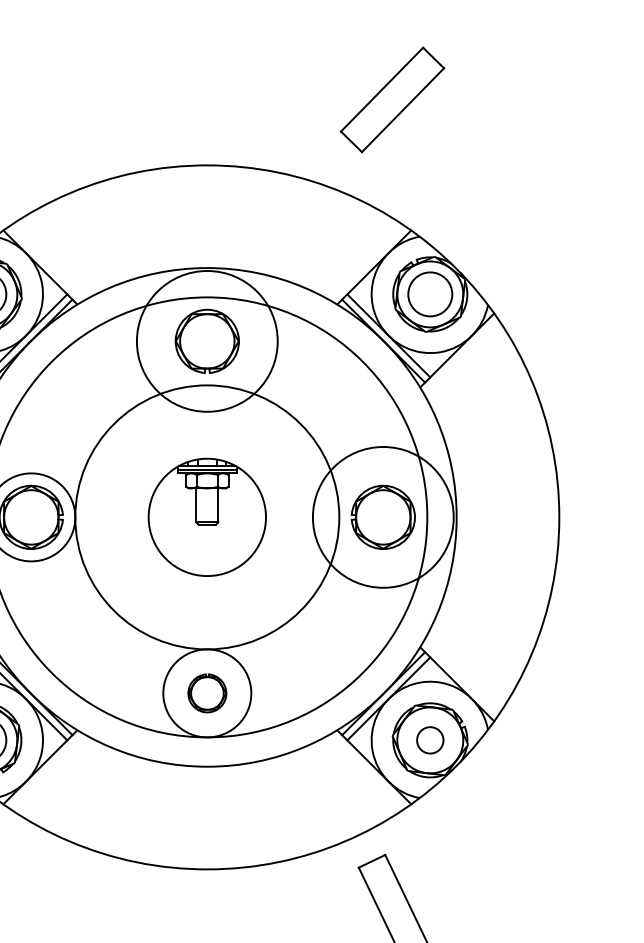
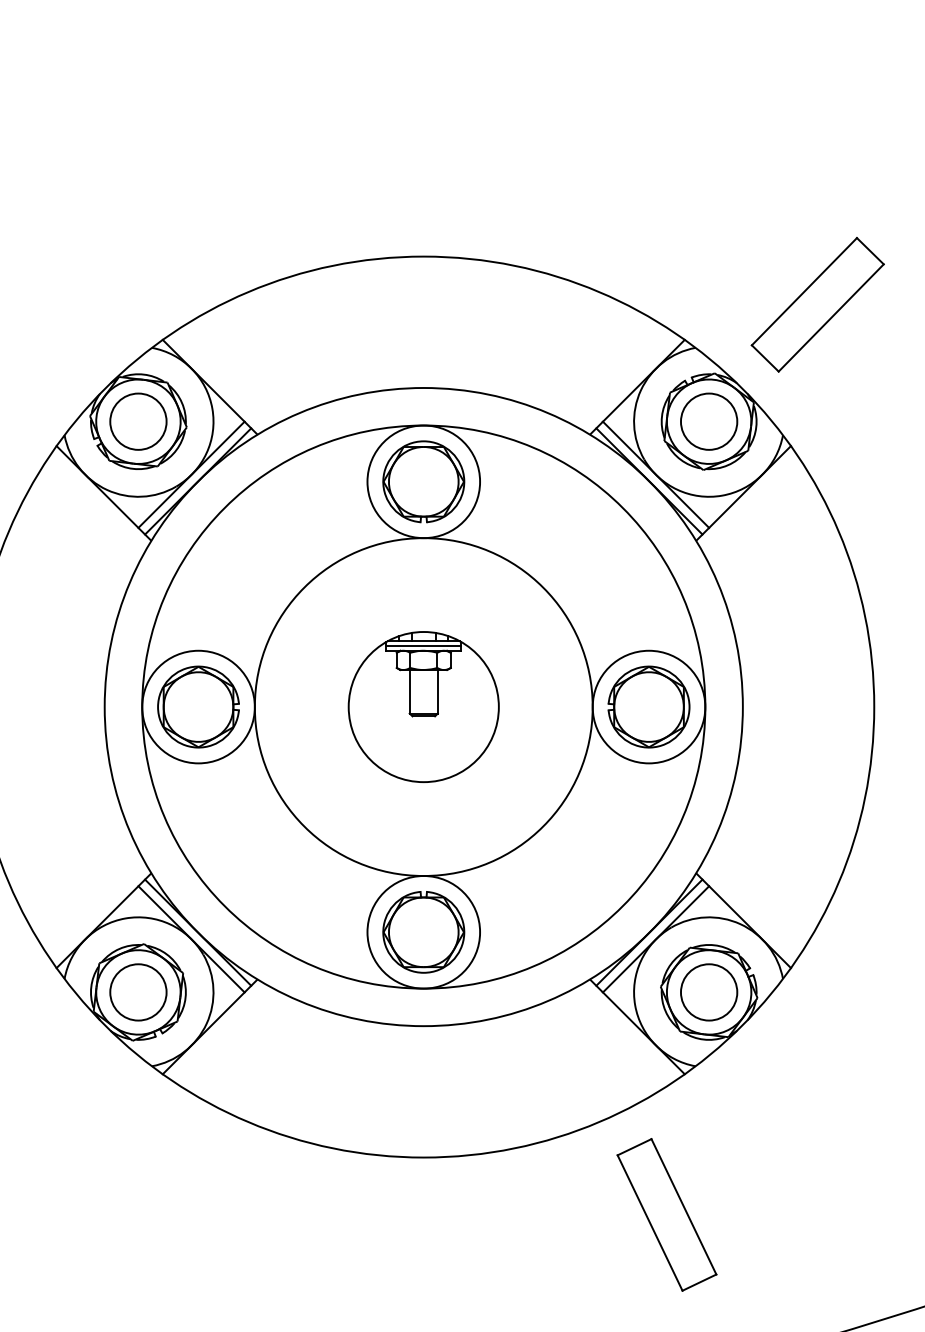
part: (392, 99) -> (817, 304), moved
circle: (207, 341) -> (423, 481), size x0.62
circle: (382, 516) -> (648, 706), size x0.62
part: (207, 693) -> (423, 932), size x1.67
circle: (429, 740) -> (708, 992), size x1.67

